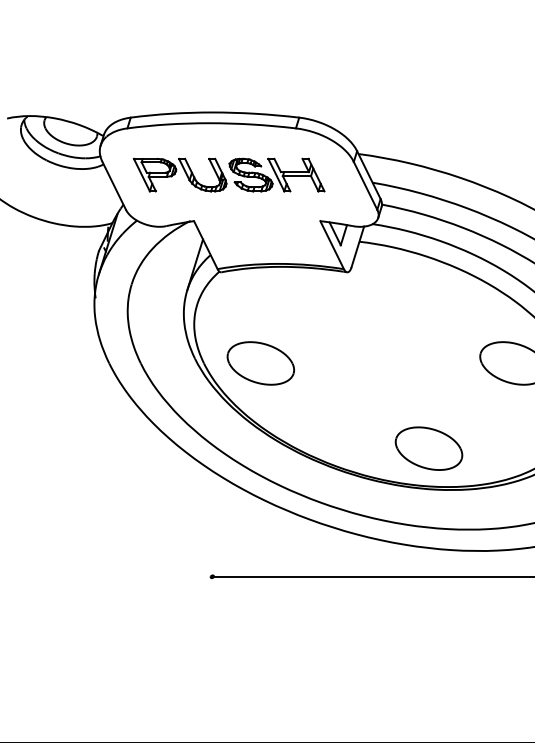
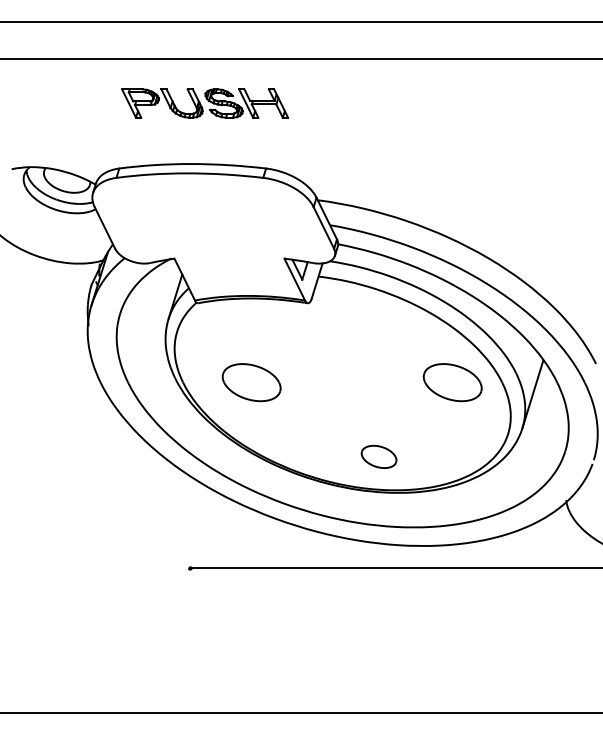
part: (228, 175) -> (204, 103), moved
part: (260, 363) -> (251, 382), moved
part: (428, 448) -> (378, 456), size x0.6

